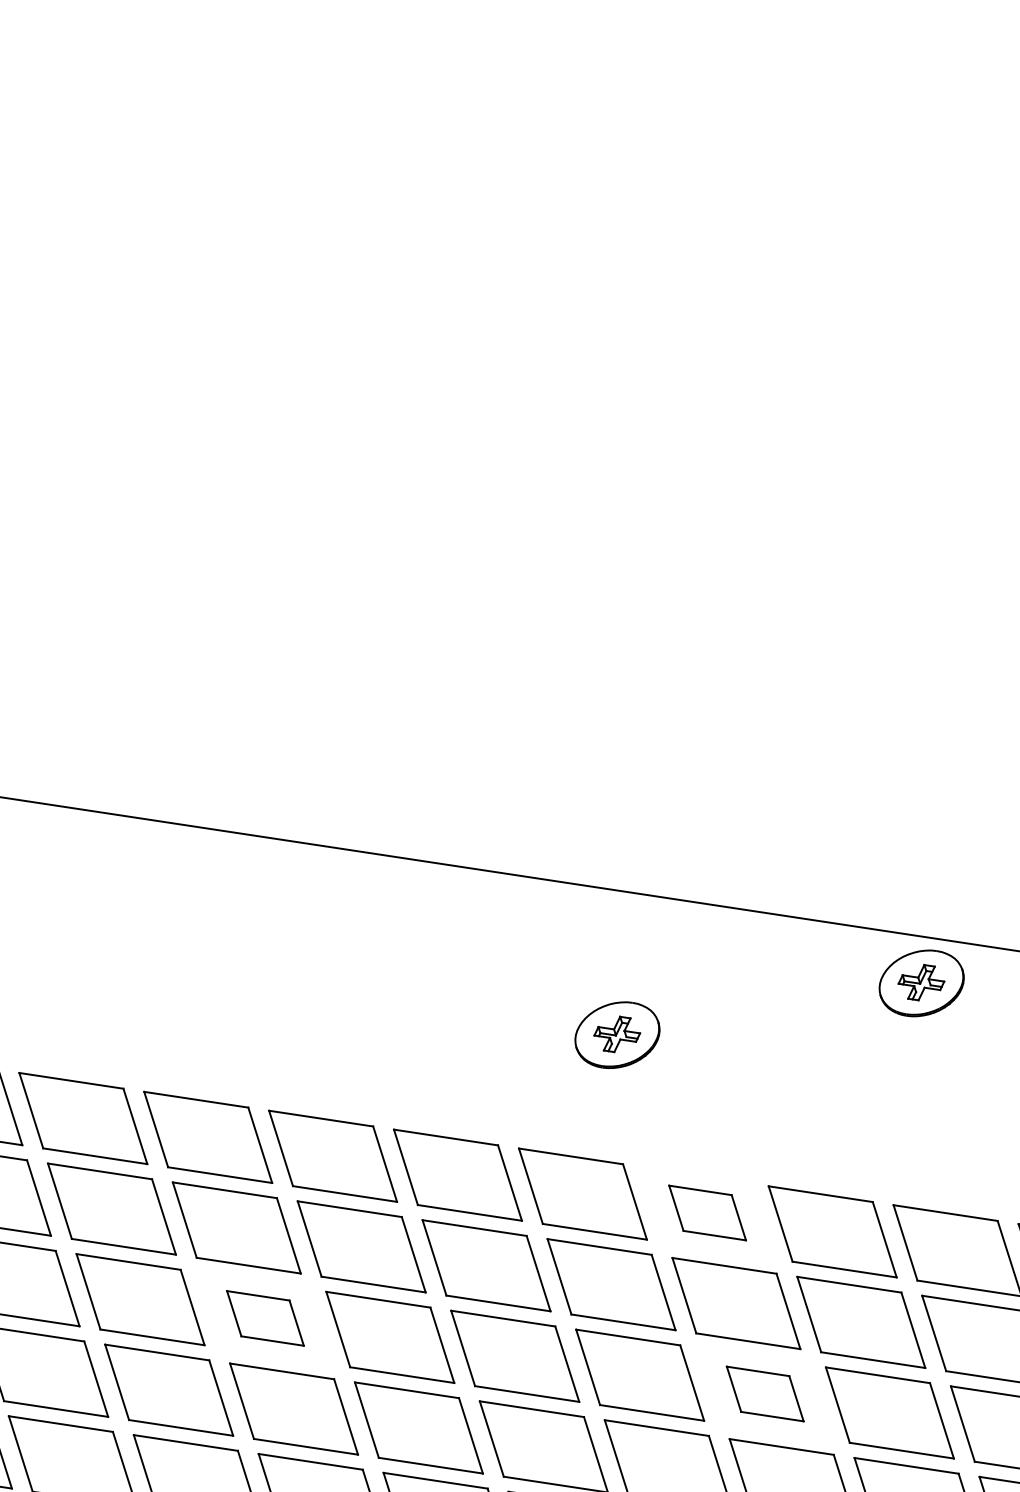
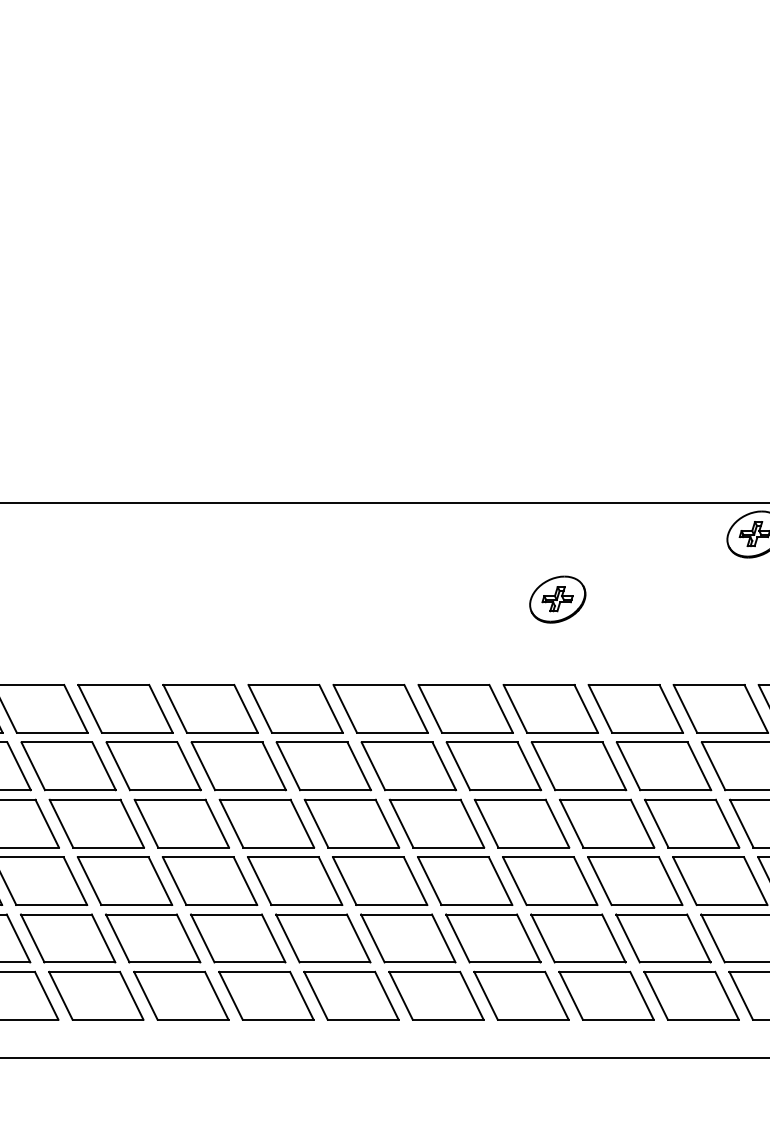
part: (707, 1212) -> (635, 708), size x1.67
part: (264, 1318) -> (351, 823), size x1.67
part: (765, 1393) -> (692, 823), size x1.67

